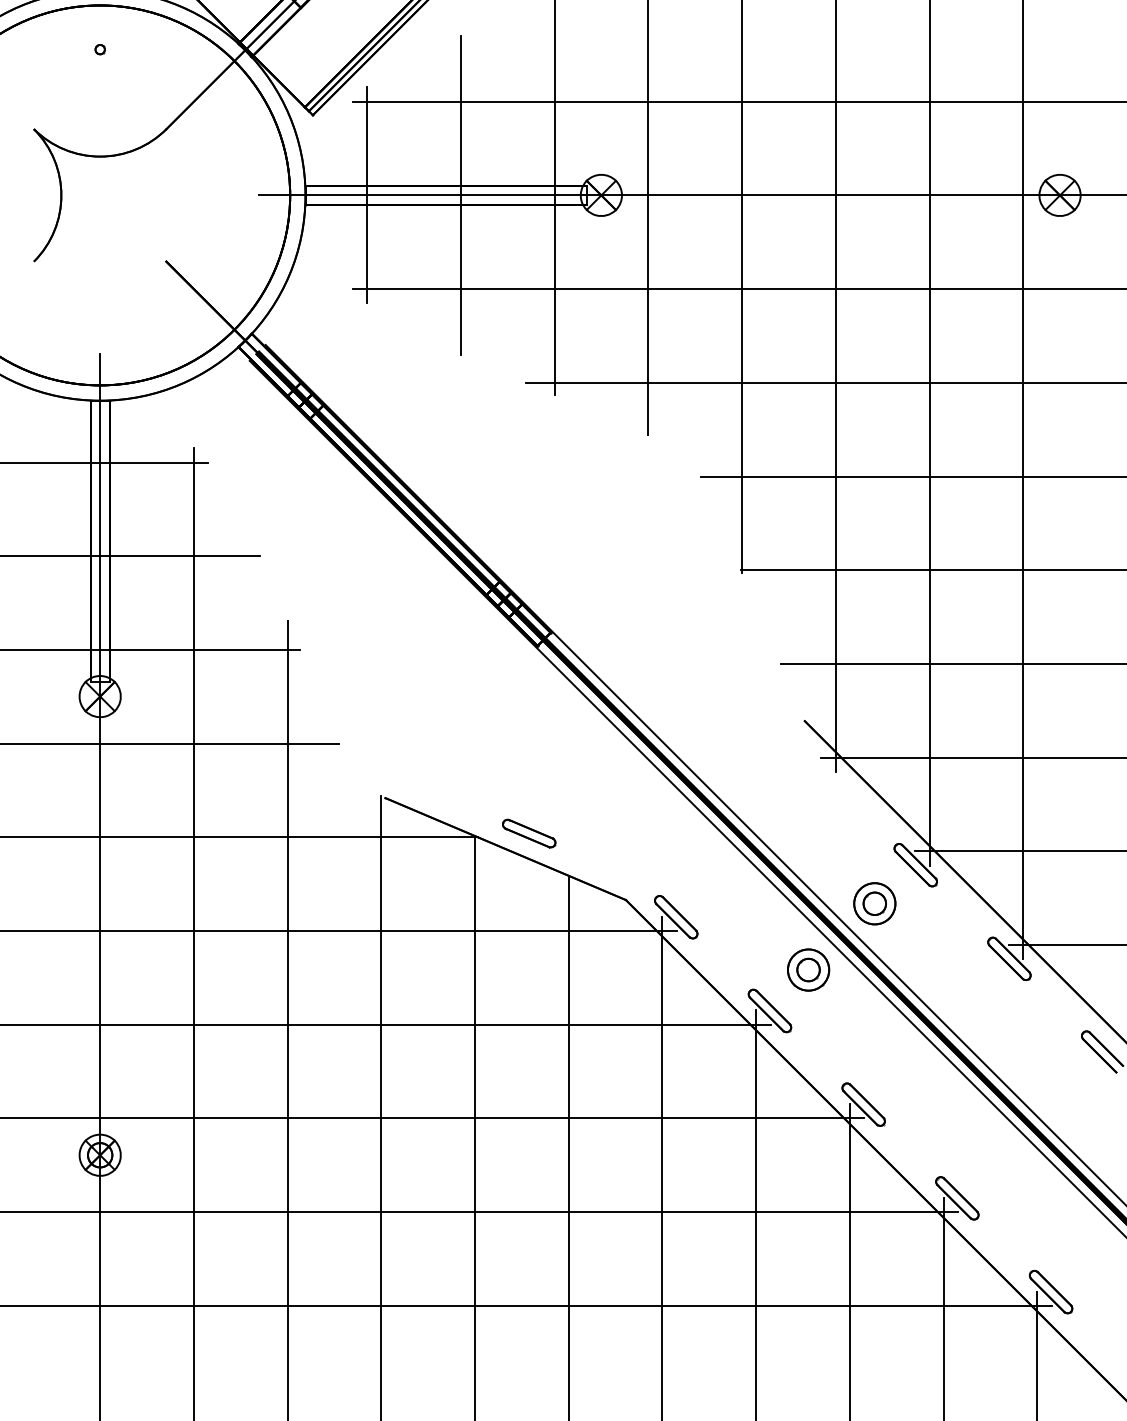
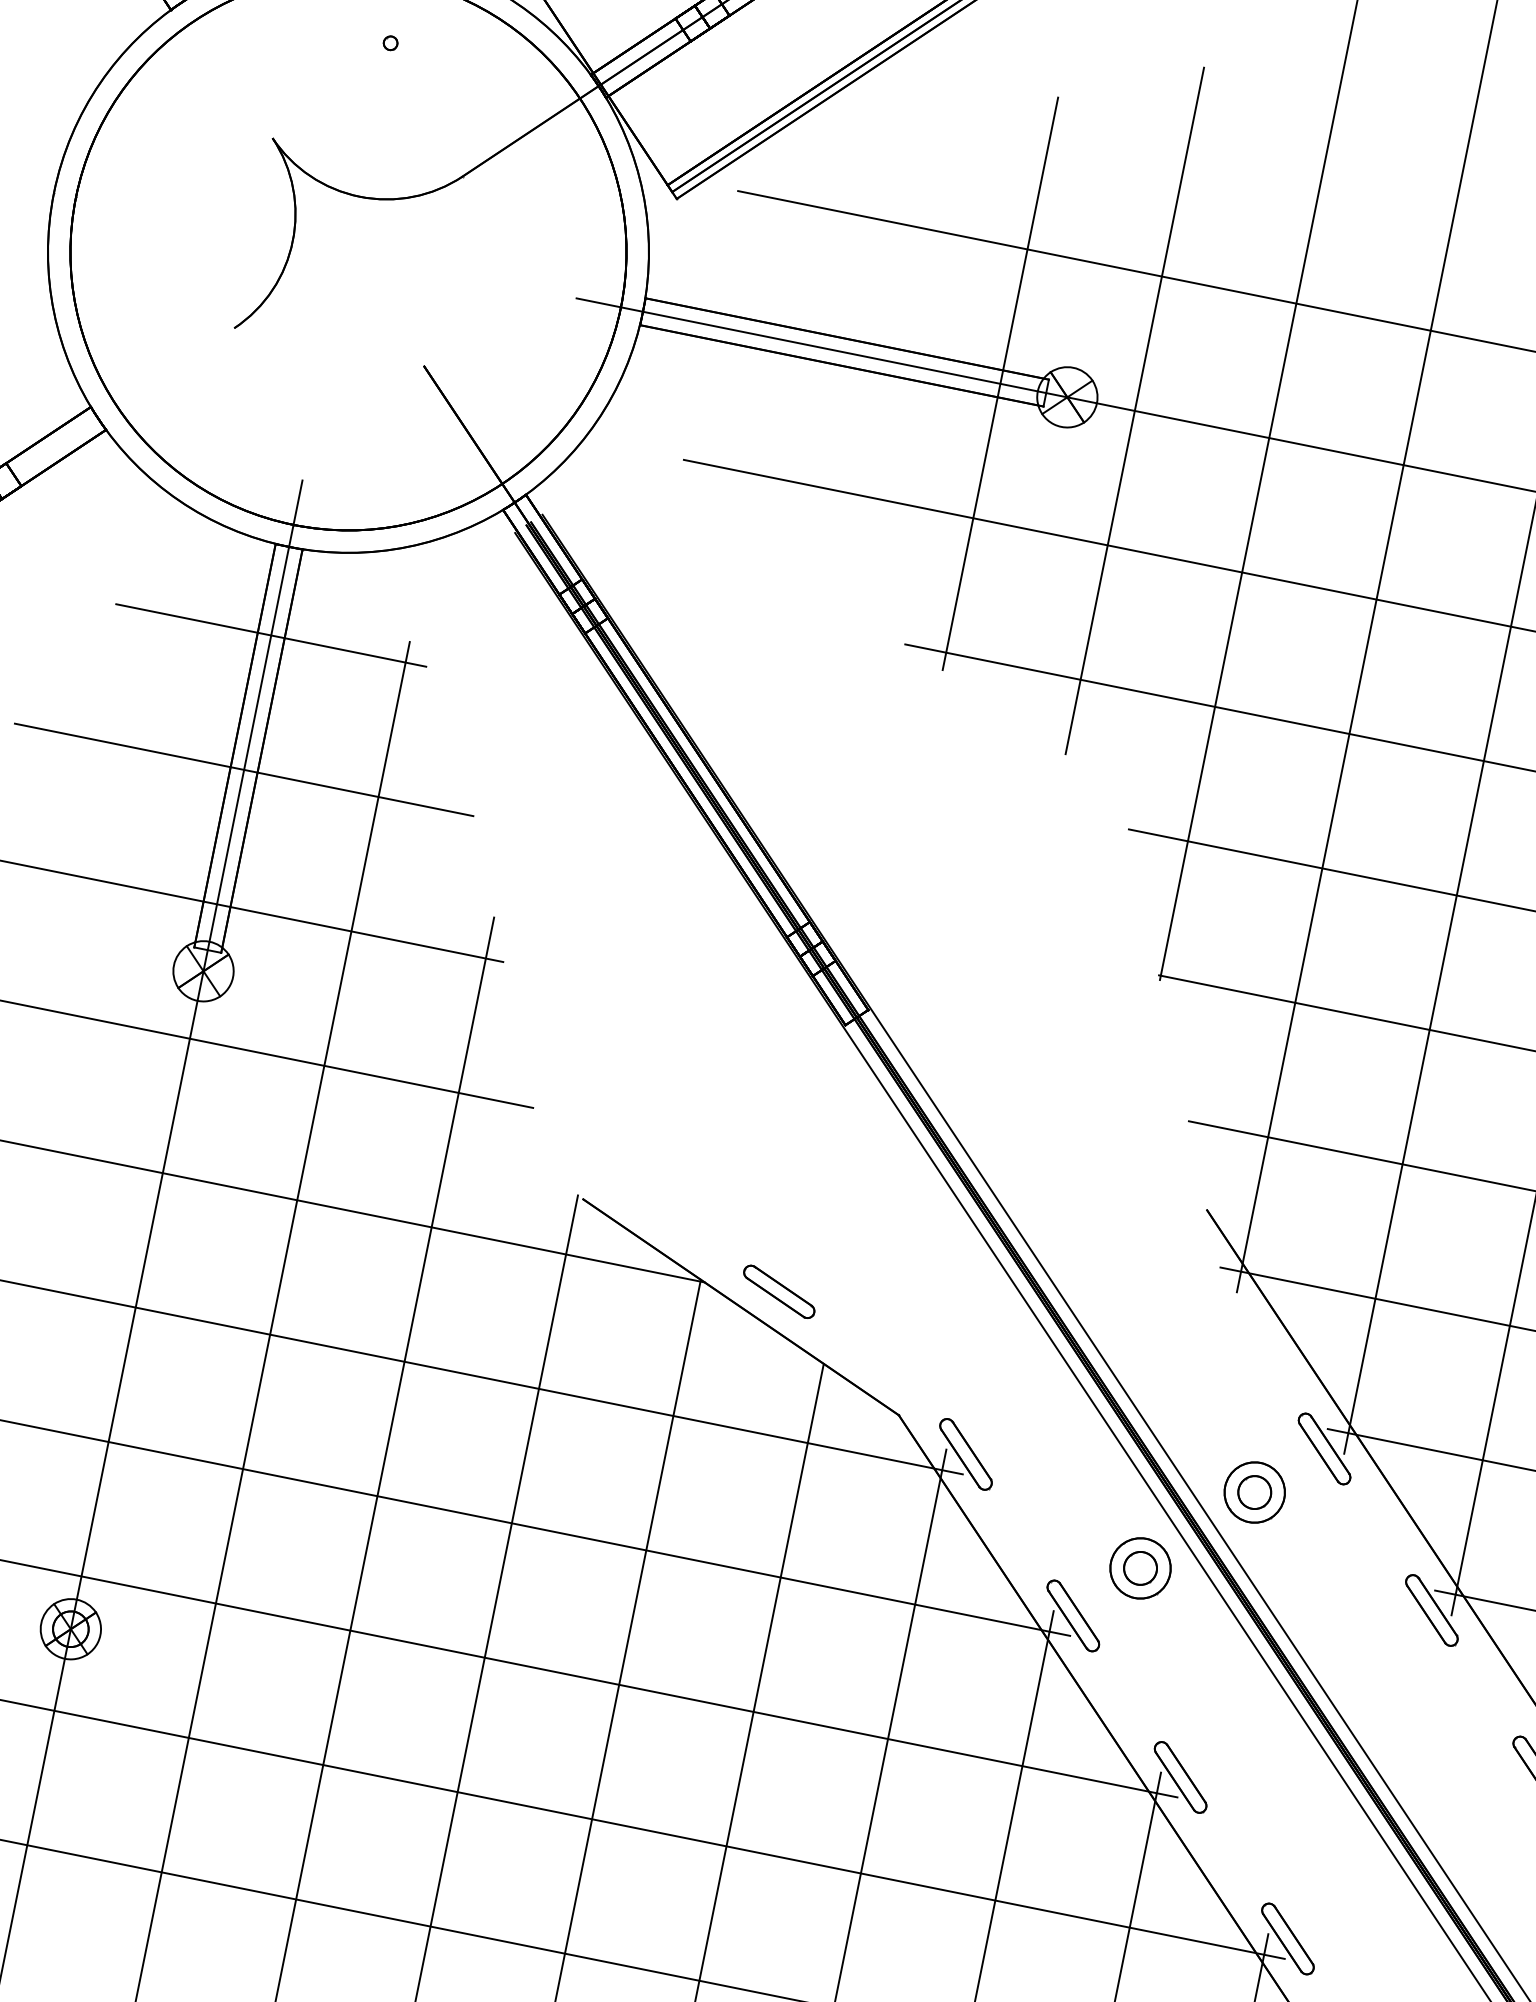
line: (367, 195) -> (731, 329), removed
line: (460, 195) -> (865, 356), removed

